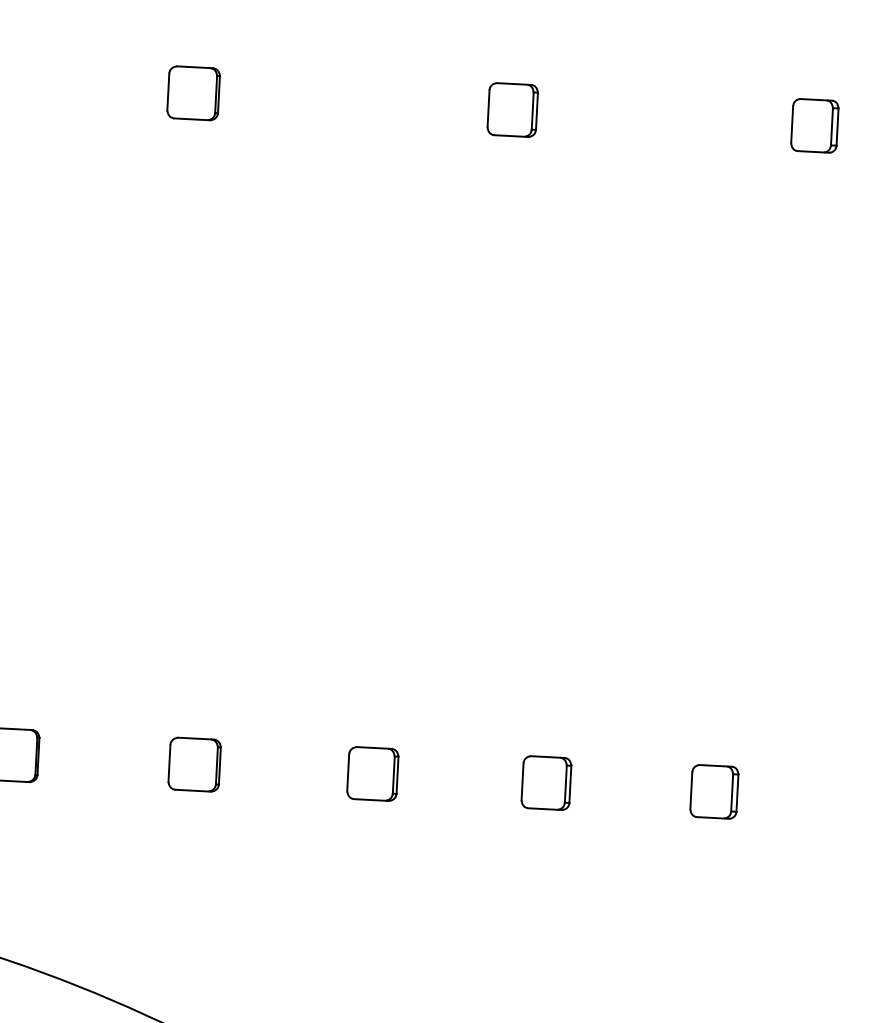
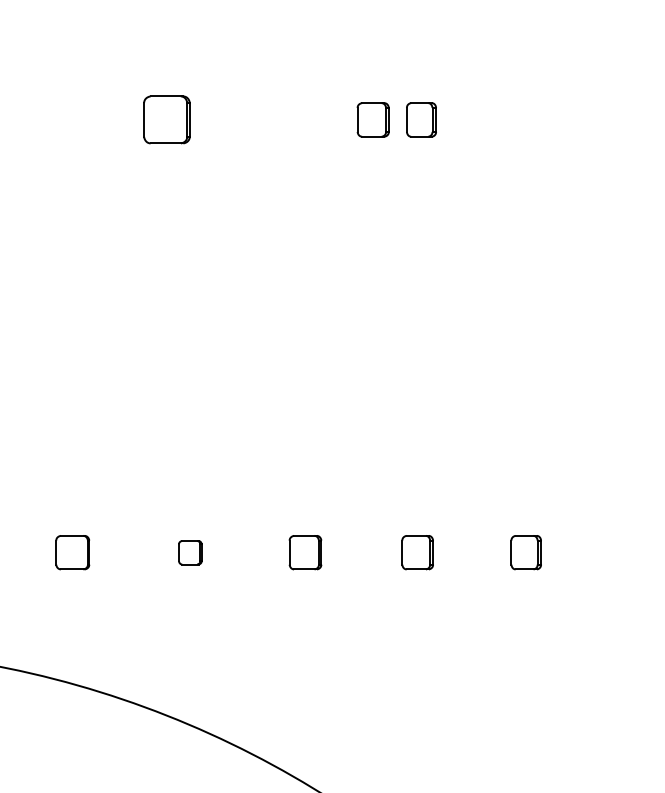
part: (192, 92) -> (166, 119), size x1.4
part: (814, 125) -> (421, 119), moved
part: (194, 764) -> (190, 552), size x0.7

